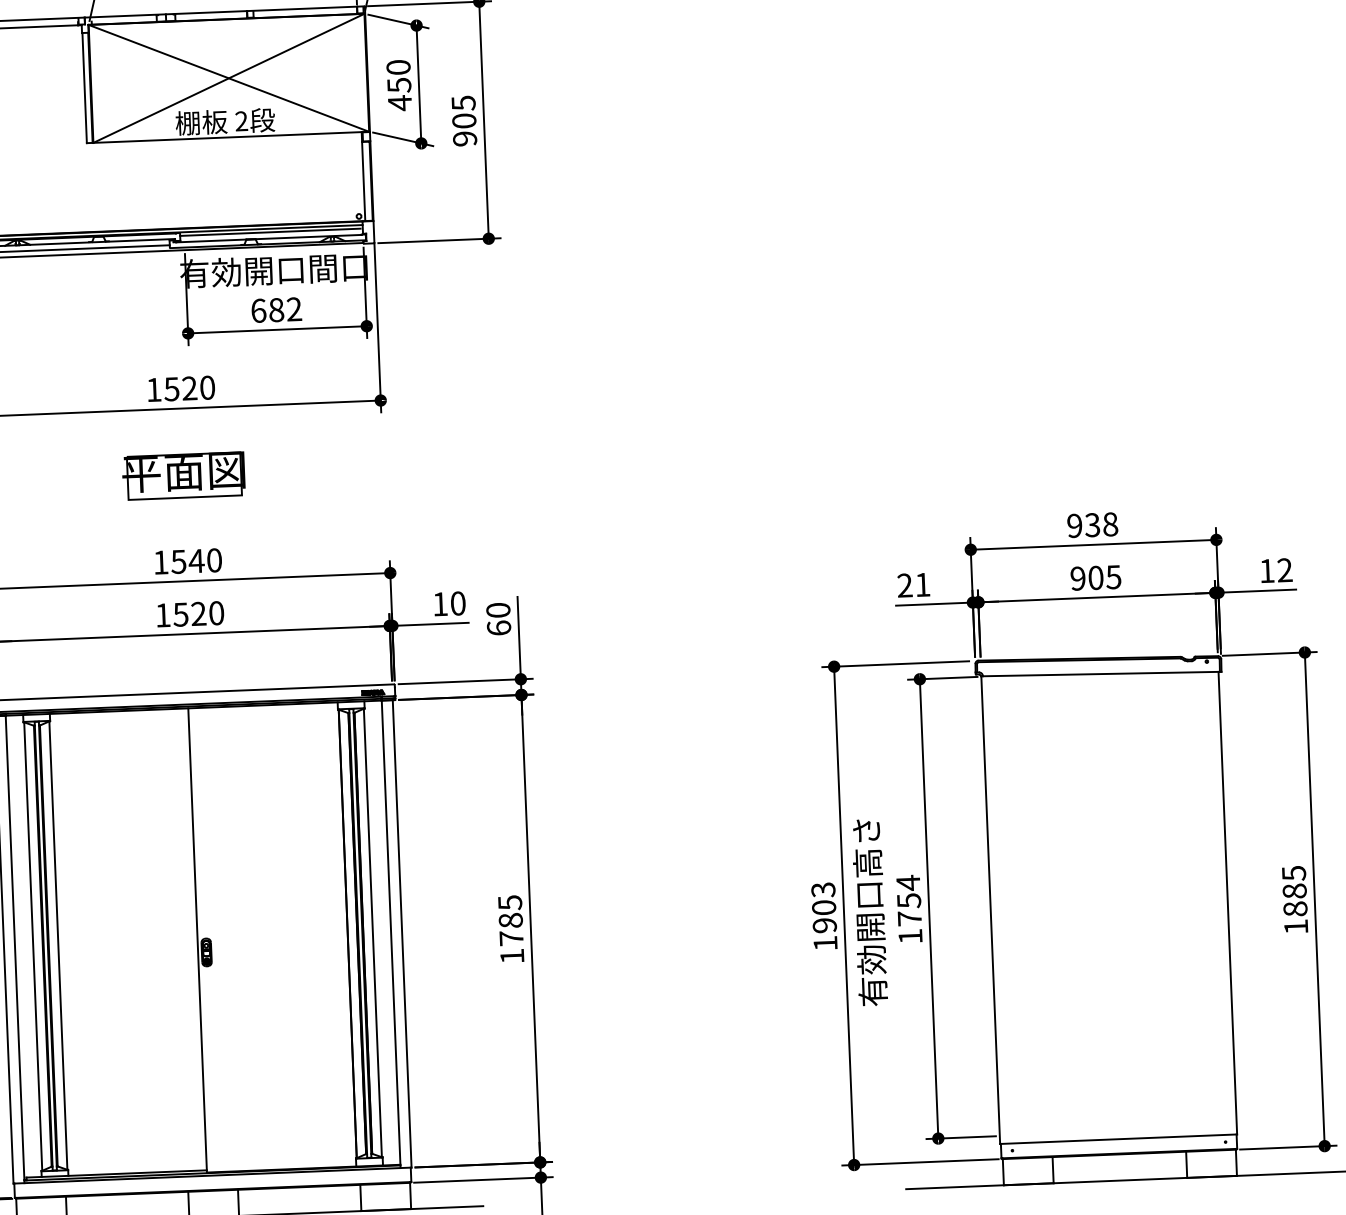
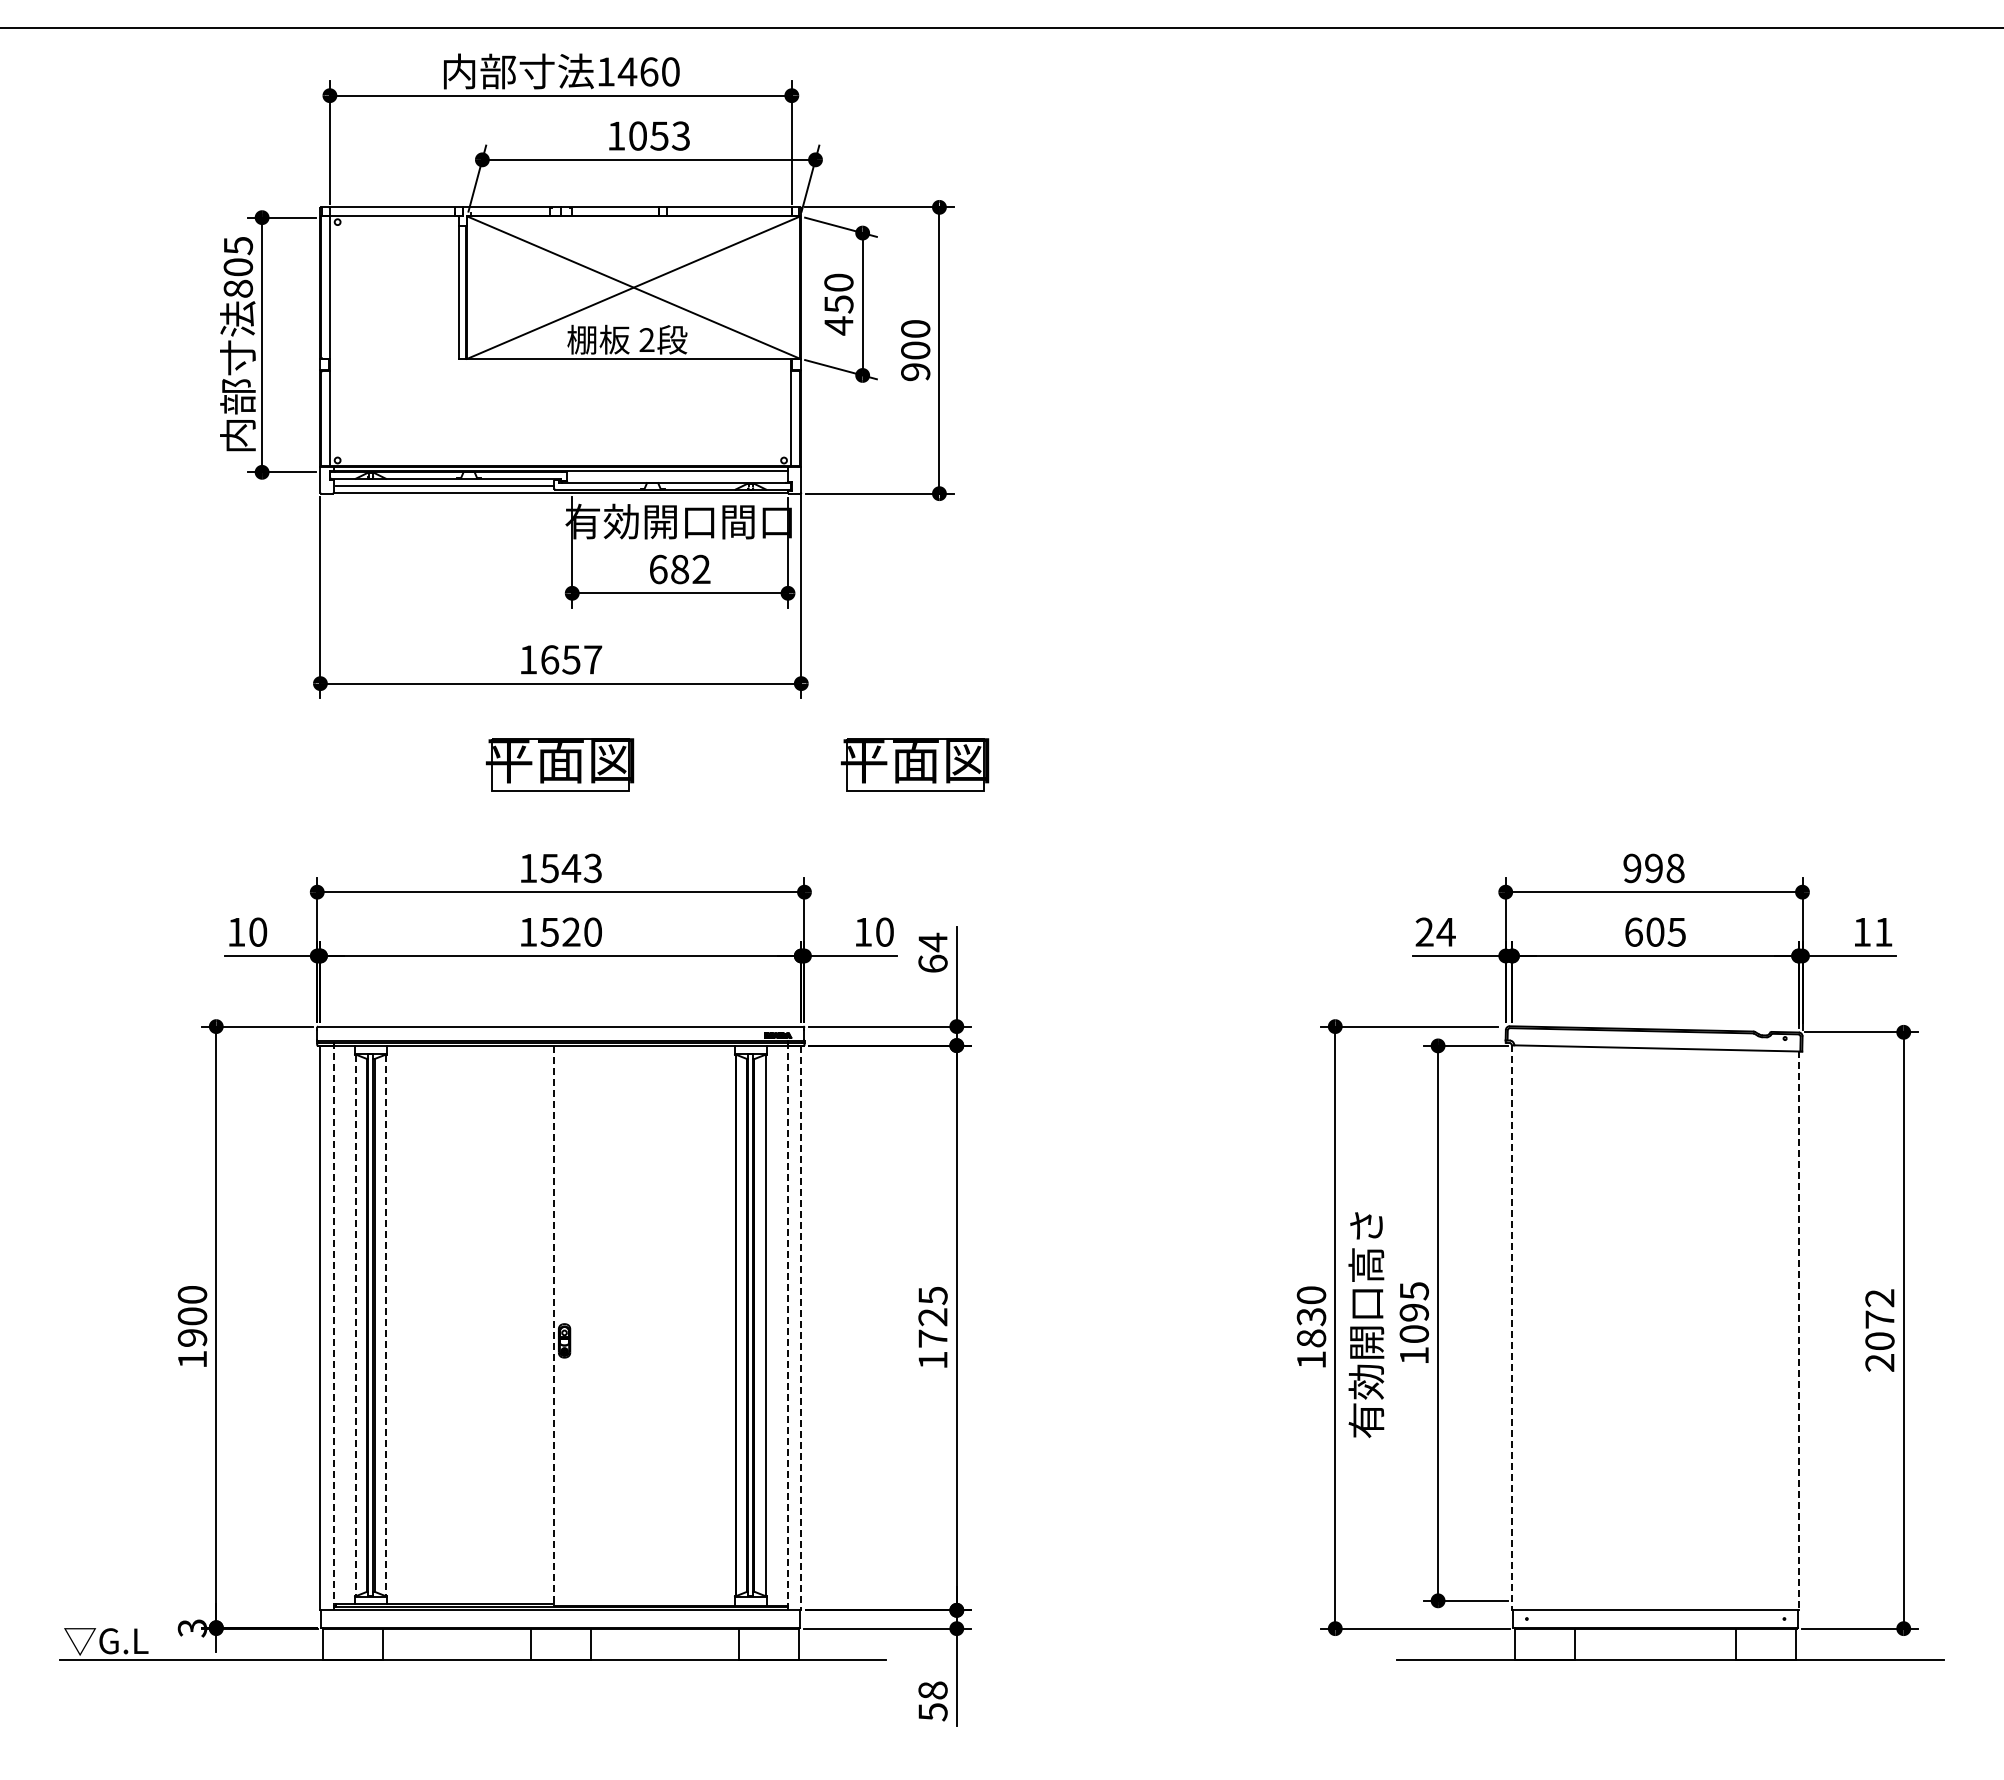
text: (463, 103) -> (915, 329), 905 -> 900
line: (270, 232) -> (676, 475), removed
text: (189, 388) -> (571, 659), 1520 -> 1657
part: (477, 463) -> (914, 764), added
text: (1092, 525) -> (1653, 868), 938 -> 998
text: (214, 560) -> (592, 868), 1540 -> 1543
text: (1284, 569) -> (1883, 931), 12 -> 11
text: (1077, 578) -> (1633, 931), 905 -> 605
text: (922, 585) -> (1445, 932), 21 -> 24
text: (497, 610) -> (932, 942), 60 -> 64
text: (909, 899) -> (1414, 1311), 1754 -> 1095
text: (1294, 900) -> (1879, 1330), 1885 -> 2072
line: (1227, 903) -> (1798, 1331), solid -> dashed
text: (824, 907) -> (1311, 1316), 1903 -> 1830
line: (990, 909) -> (1512, 1327), solid -> dashed
text: (510, 920) -> (932, 1317), 1785 -> 1725
line: (391, 933) -> (788, 1327), solid -> dashed
line: (402, 934) -> (801, 1328), solid -> dashed
line: (197, 940) -> (554, 1326), solid -> dashed
line: (58, 945) -> (386, 1325), solid -> dashed
line: (33, 946) -> (355, 1325), solid -> dashed
line: (14, 949) -> (333, 1327), solid -> dashed

